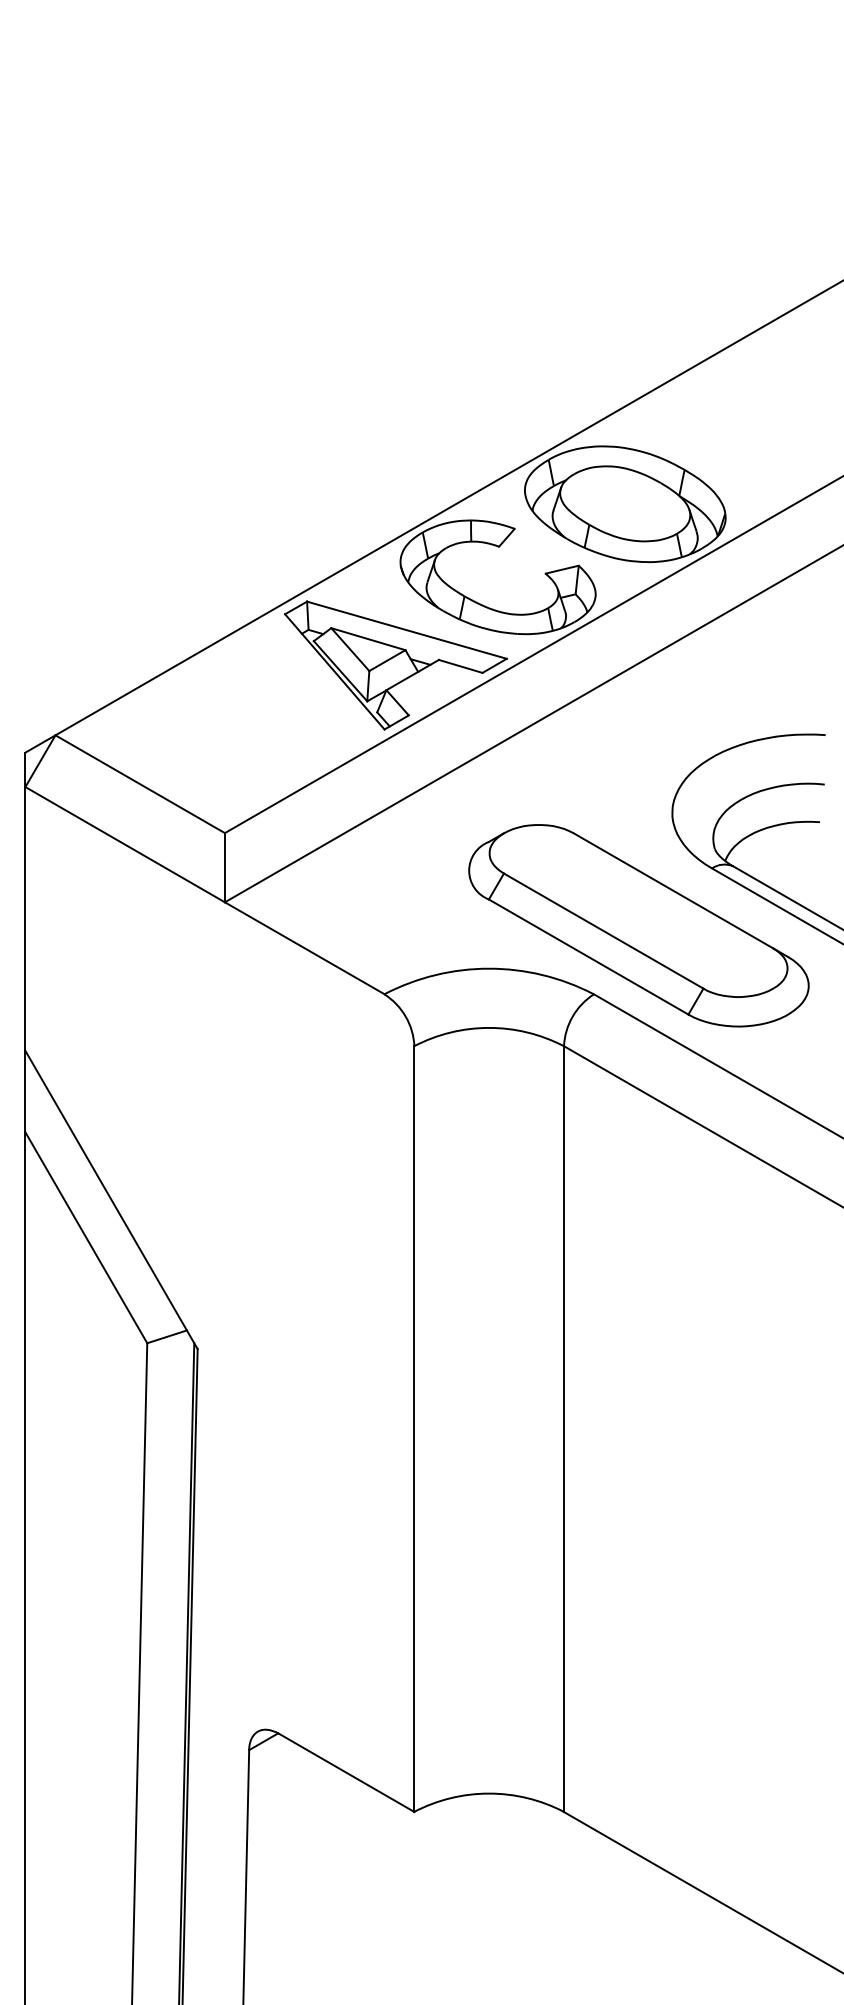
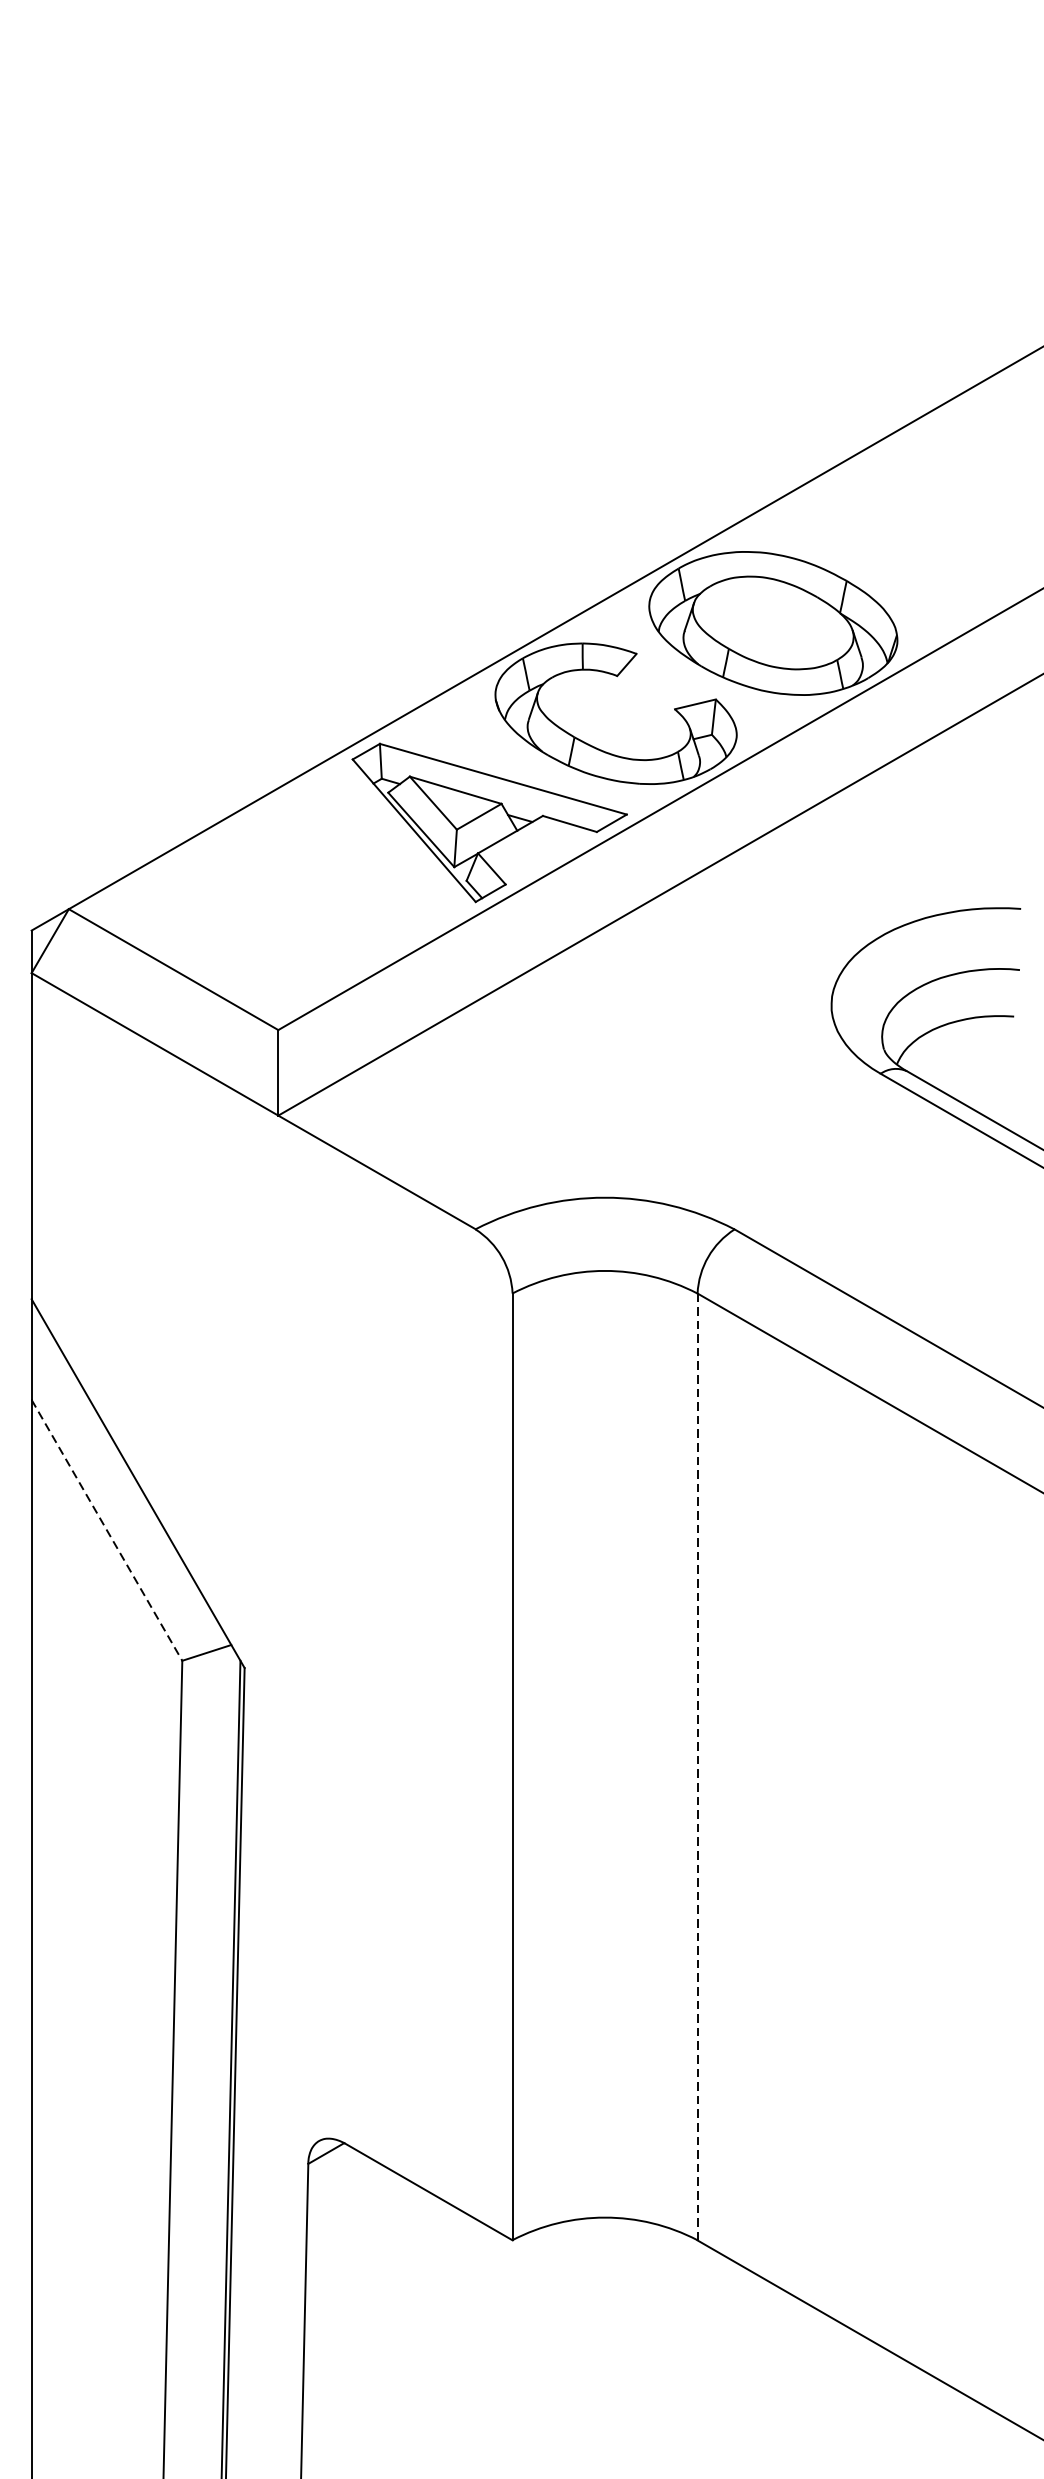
part: (638, 925) -> (789, 1144), removed
line: (86, 1237) -> (107, 1530), solid -> dashed
line: (563, 1429) -> (696, 1767), solid -> dashed

